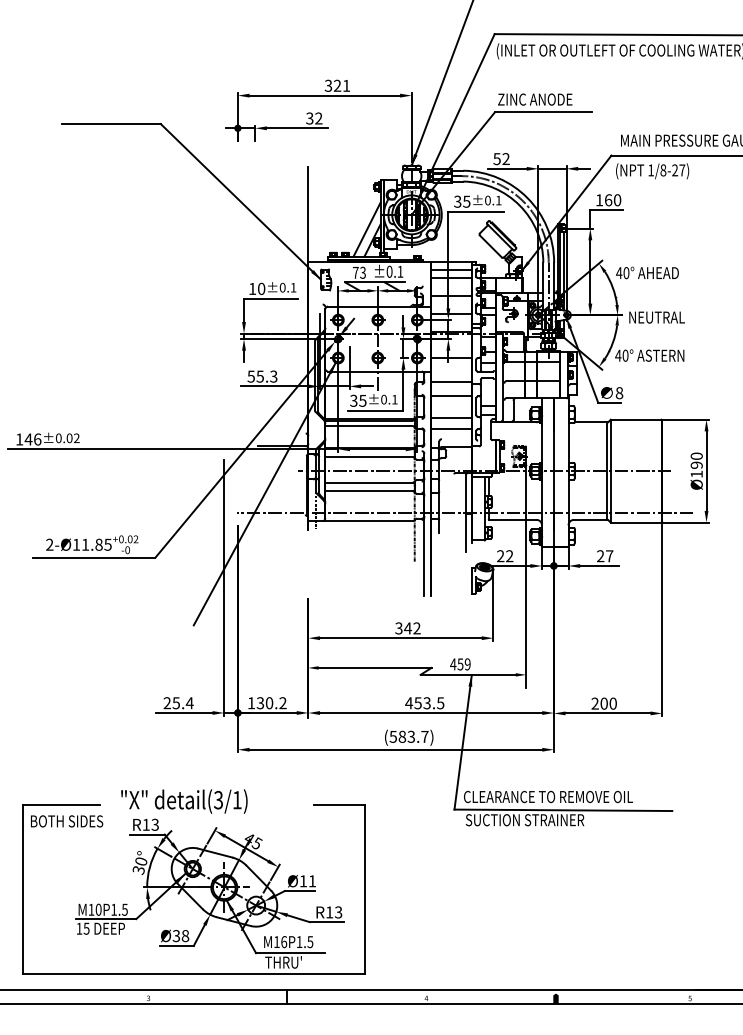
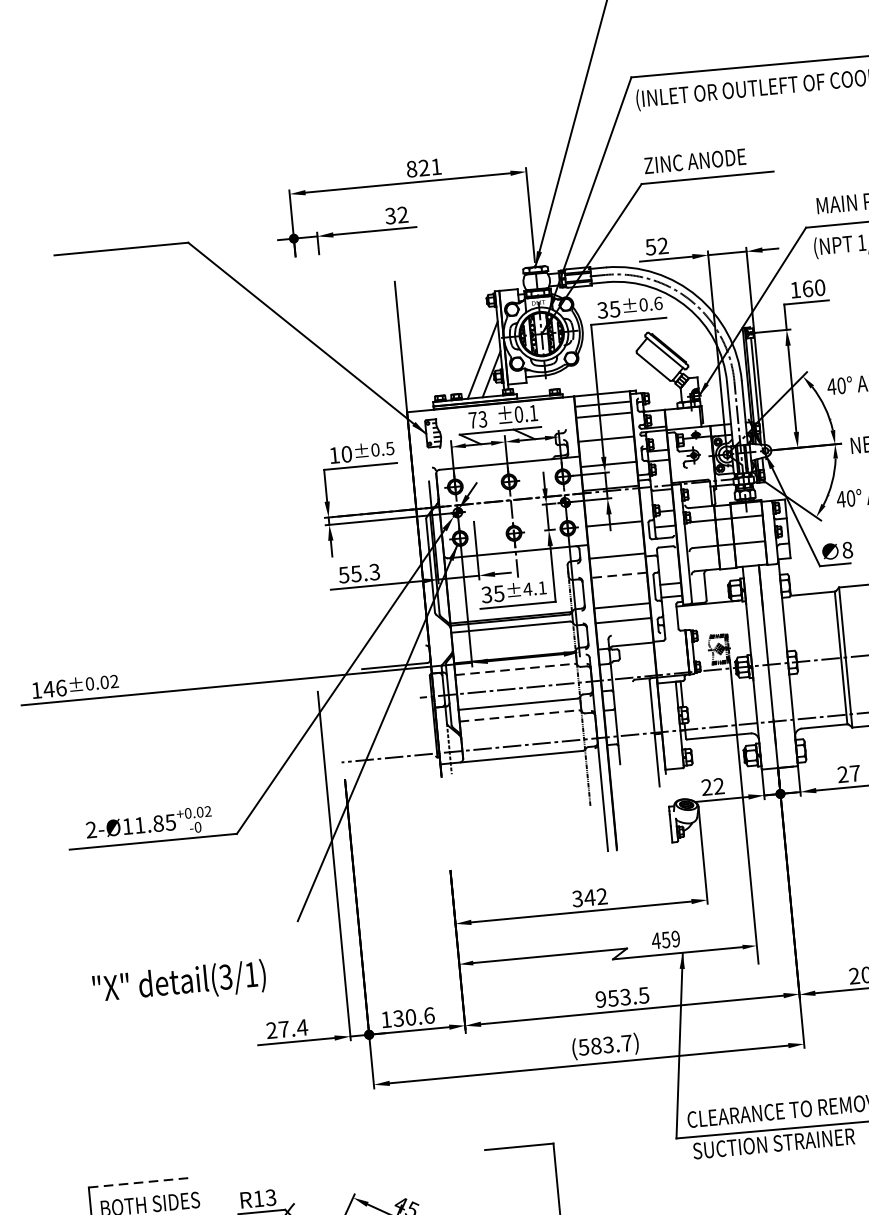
text: (328, 85) -> (411, 168), 321 -> 821
text: (498, 200) -> (658, 303), ±0.1 -> ±0.6
text: (293, 287) -> (390, 448), ±0.1 -> ±0.5
line: (451, 395) -> (619, 574), solid -> dashed
text: (383, 399) -> (527, 589), ±0.1 -> ±4.1
line: (369, 457) -> (515, 669), solid -> dashed
line: (369, 491) -> (519, 716), solid -> dashed
text: (175, 703) -> (282, 1029), 25.4 -> 27.4
text: (282, 703) -> (428, 1016), 130.2 -> 130.6
text: (409, 703) -> (601, 999), 453.5 -> 953.5
text: (184, 801) -> (179, 983), moved
line: (62, 804) -> (142, 1181), solid -> dashed

